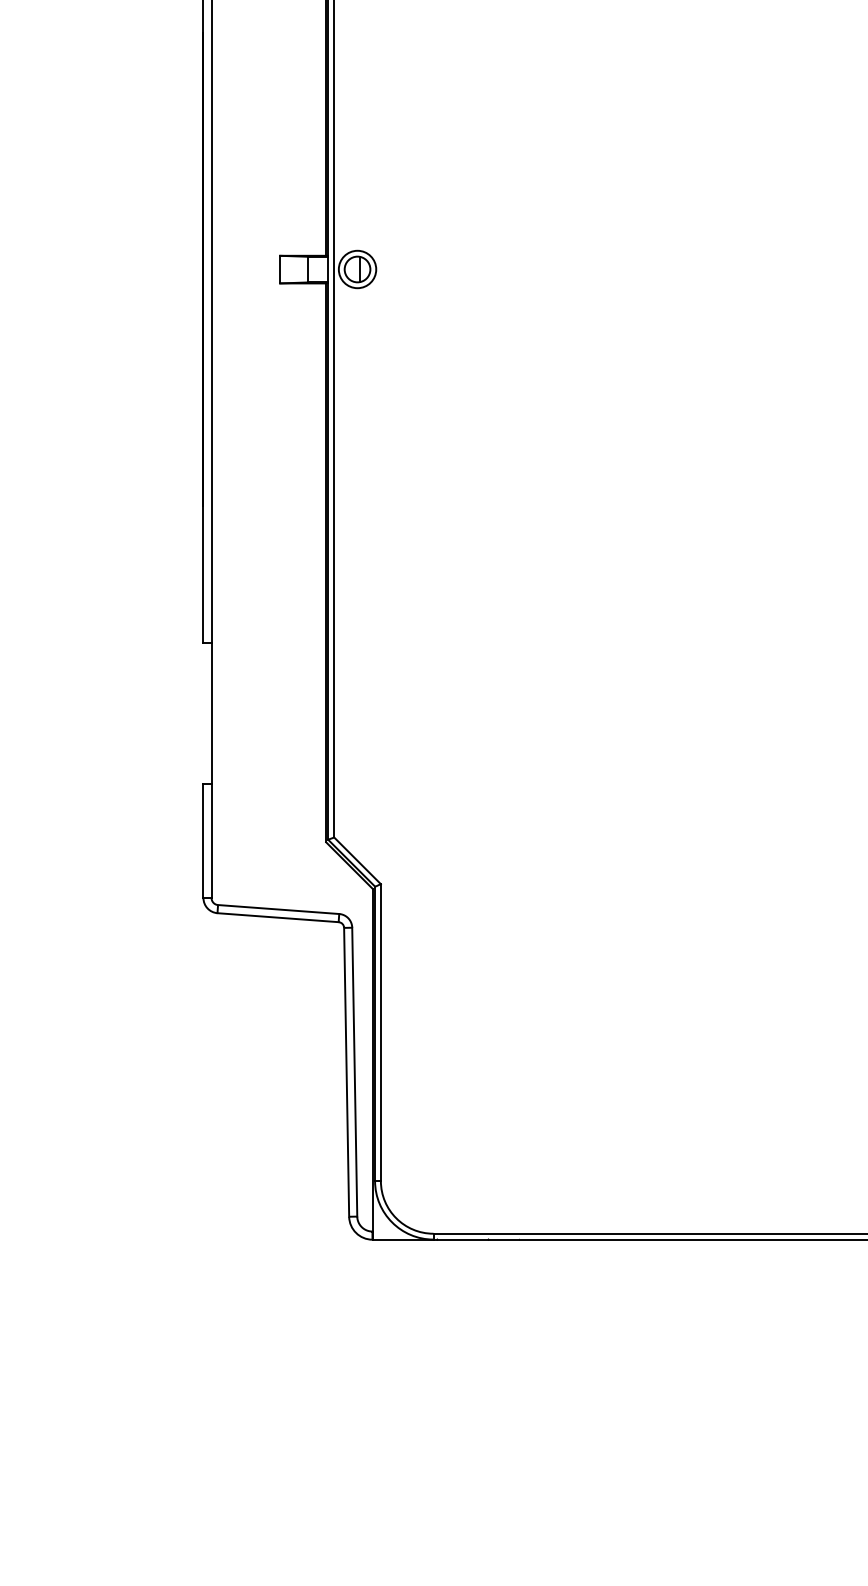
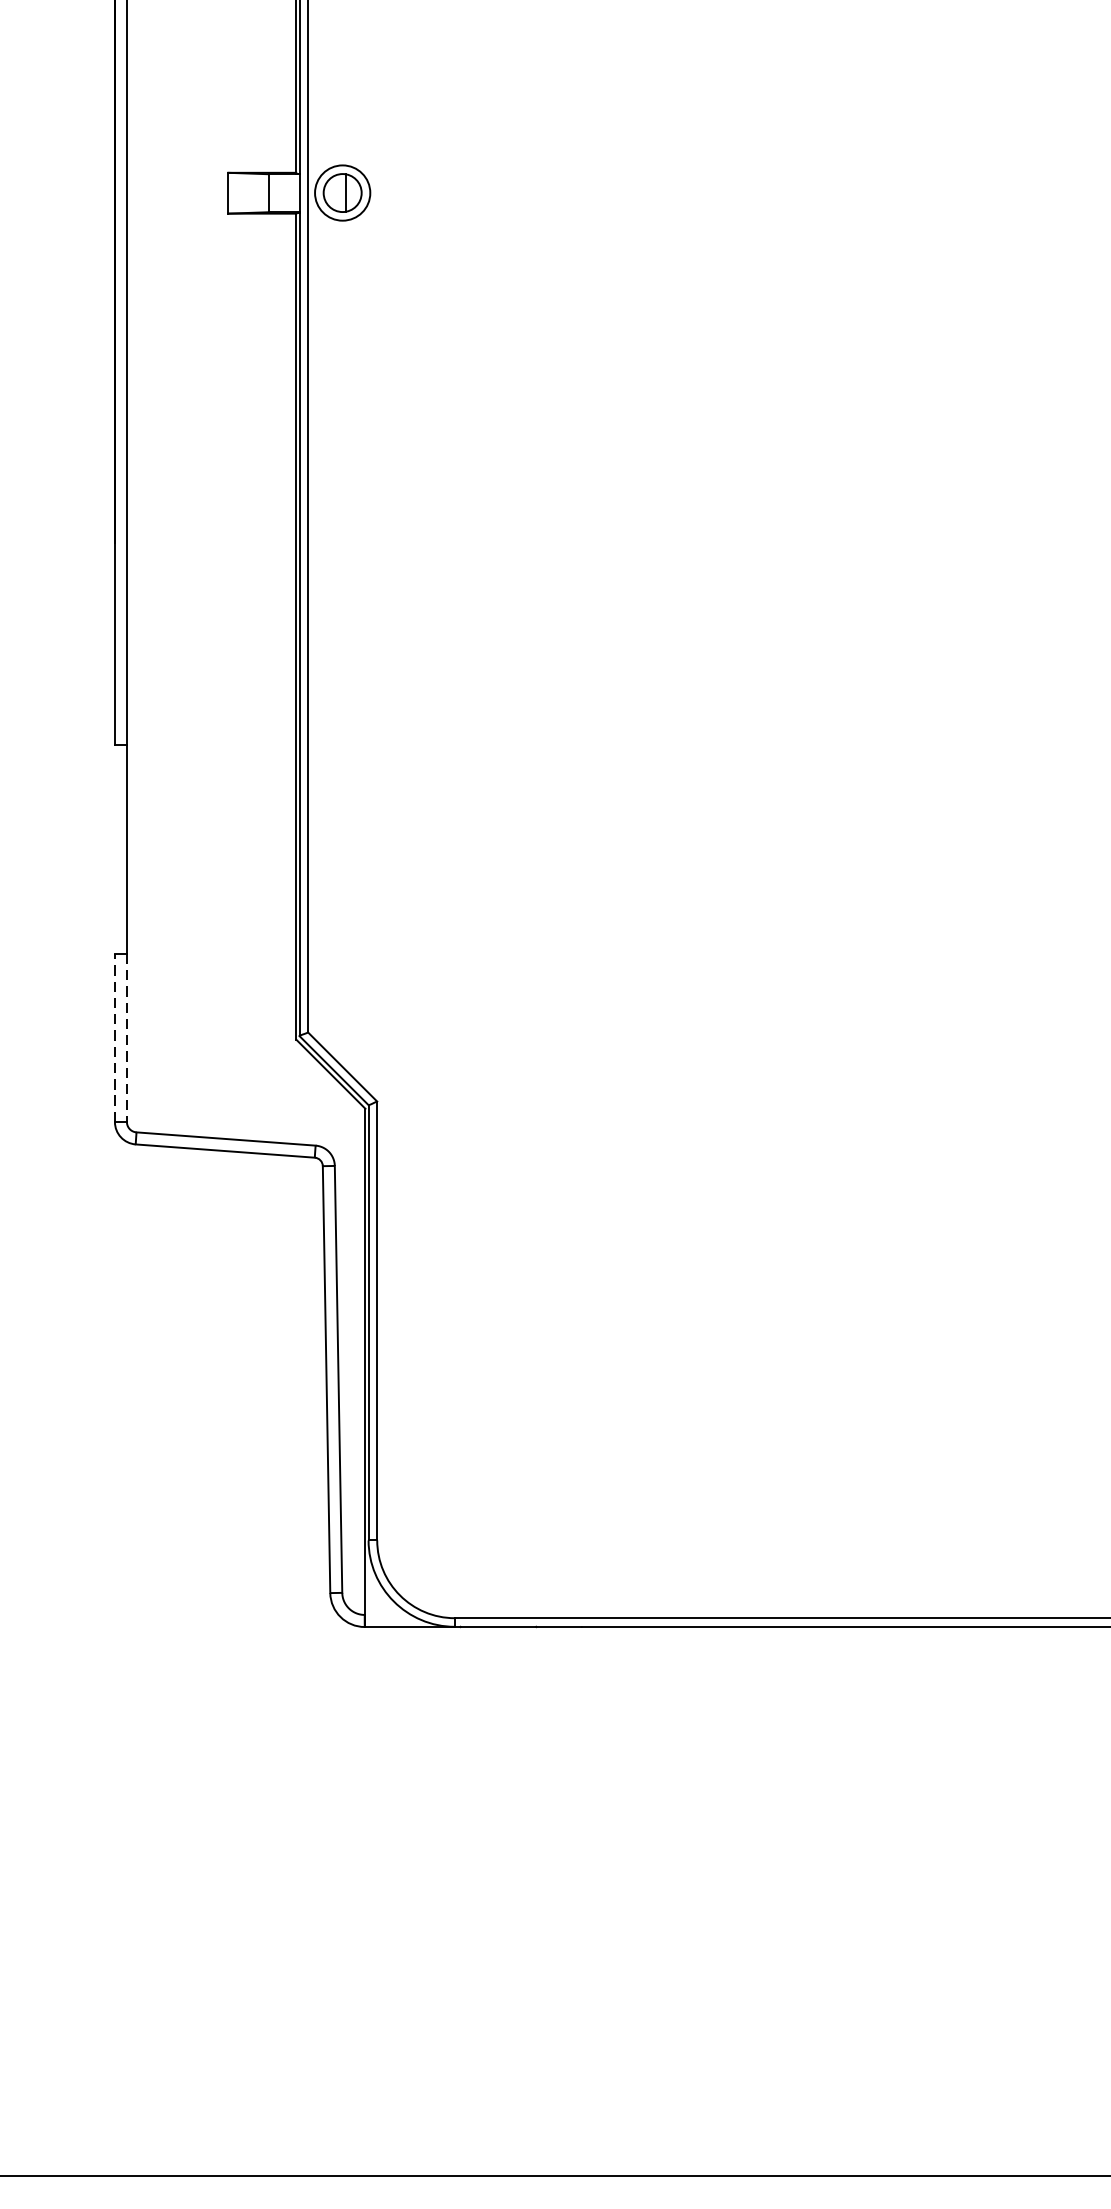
line: (203, 841) -> (114, 1038), solid -> dashed
line: (211, 841) -> (126, 1038), solid -> dashed

